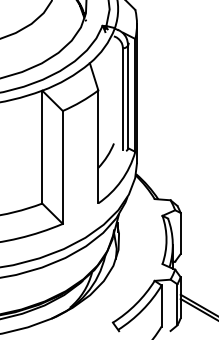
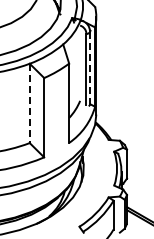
line: (128, 97) -> (90, 68), solid -> dashed
line: (41, 147) -> (29, 103), solid -> dashed

